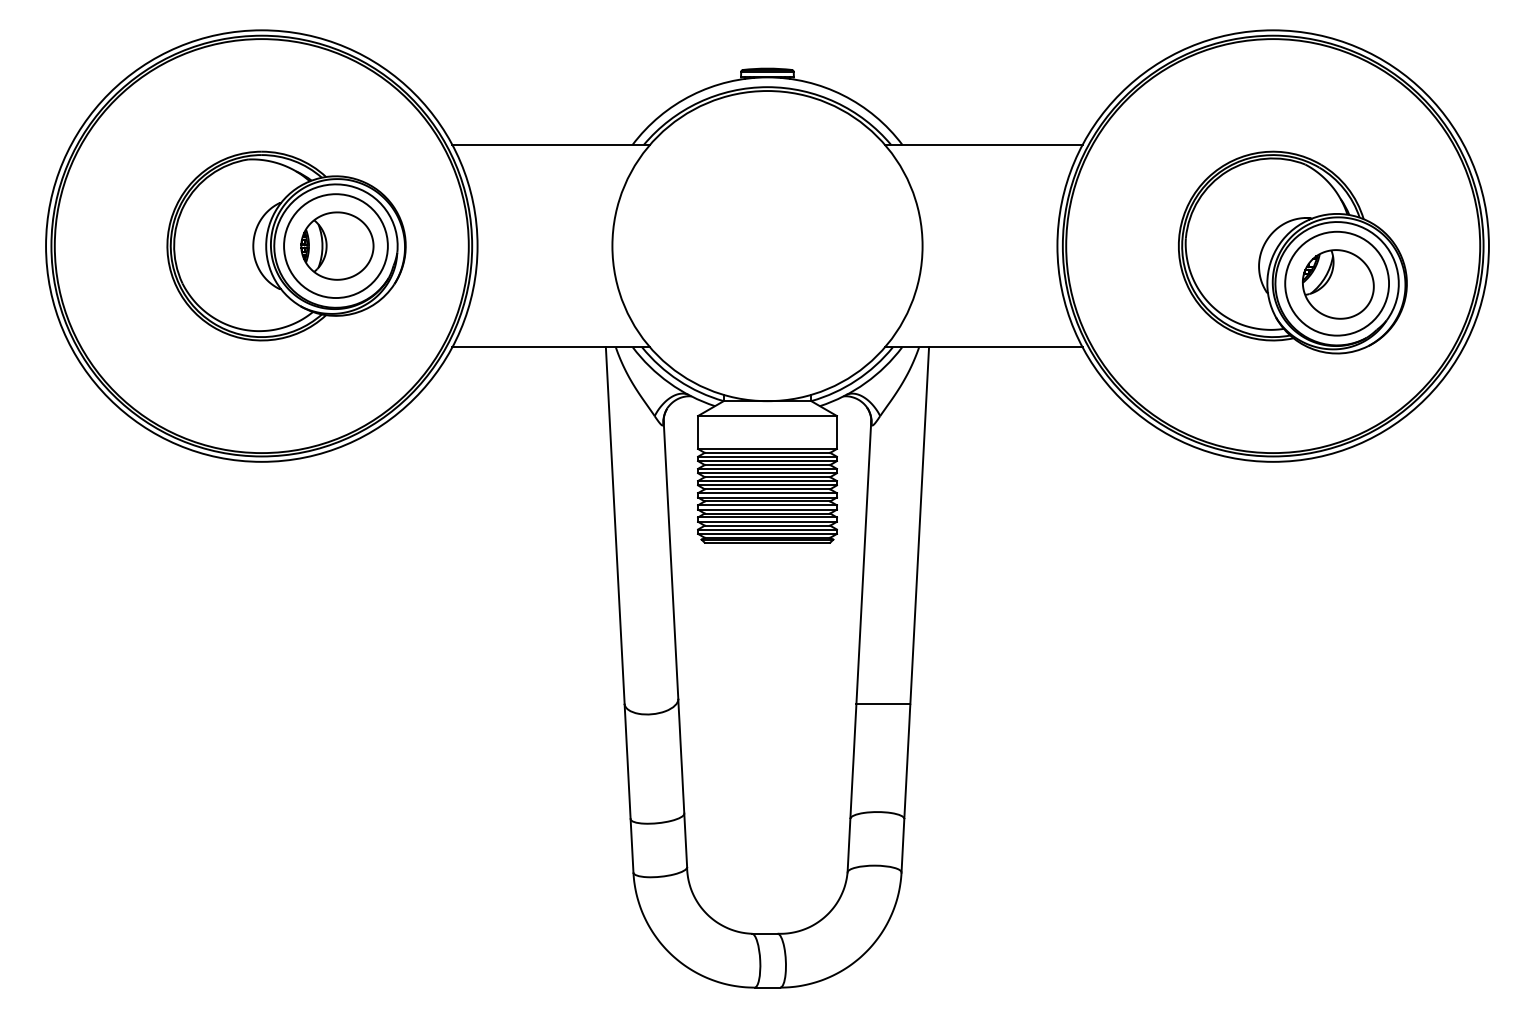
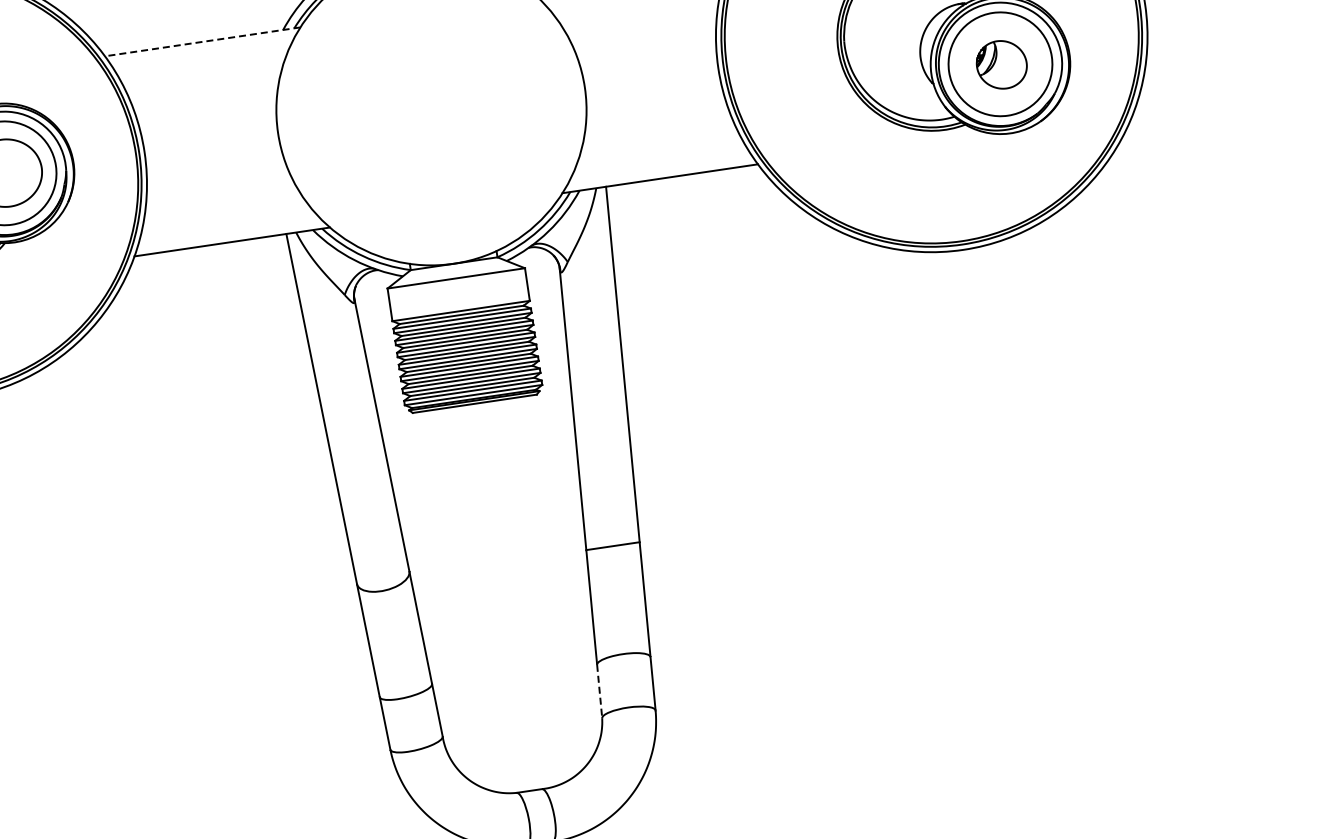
line: (551, 144) -> (202, 41), solid -> dashed
part: (1338, 284) -> (1001, 64), size x0.7
line: (848, 845) -> (599, 691), solid -> dashed

